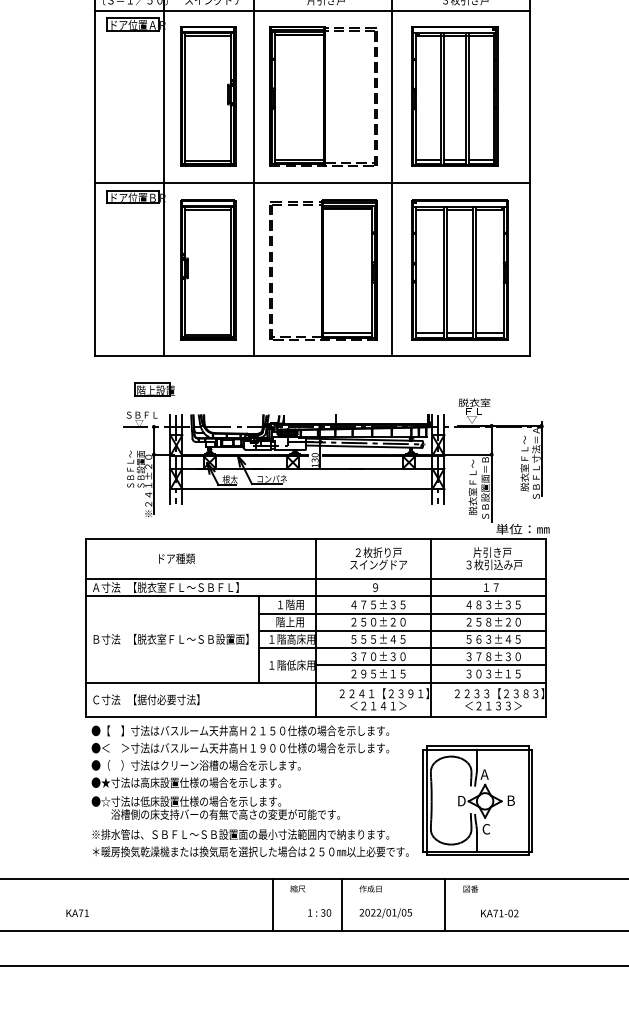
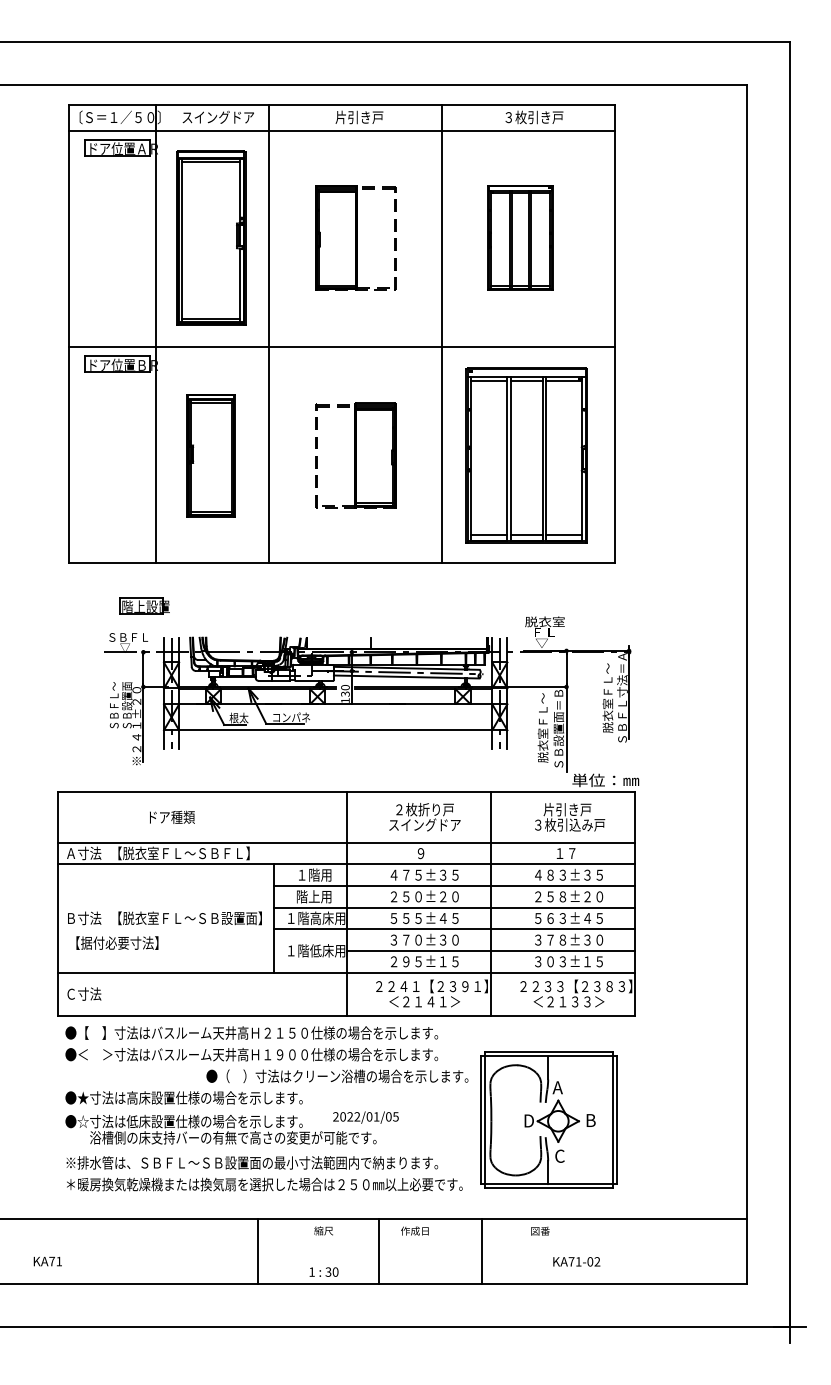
part: (323, 95) -> (355, 237), size x0.6
part: (454, 95) -> (519, 237), size x0.6
part: (208, 269) -> (211, 455), size x0.7
part: (323, 269) -> (355, 455), size x0.6
text: (166, 699) -> (117, 942), moved
text: (196, 765) -> (337, 1076), moved
line: (272, 904) -> (258, 1250), moved
line: (445, 904) -> (481, 1250), moved
text: (319, 912) -> (323, 1271), moved
text: (385, 913) -> (365, 1117), moved

